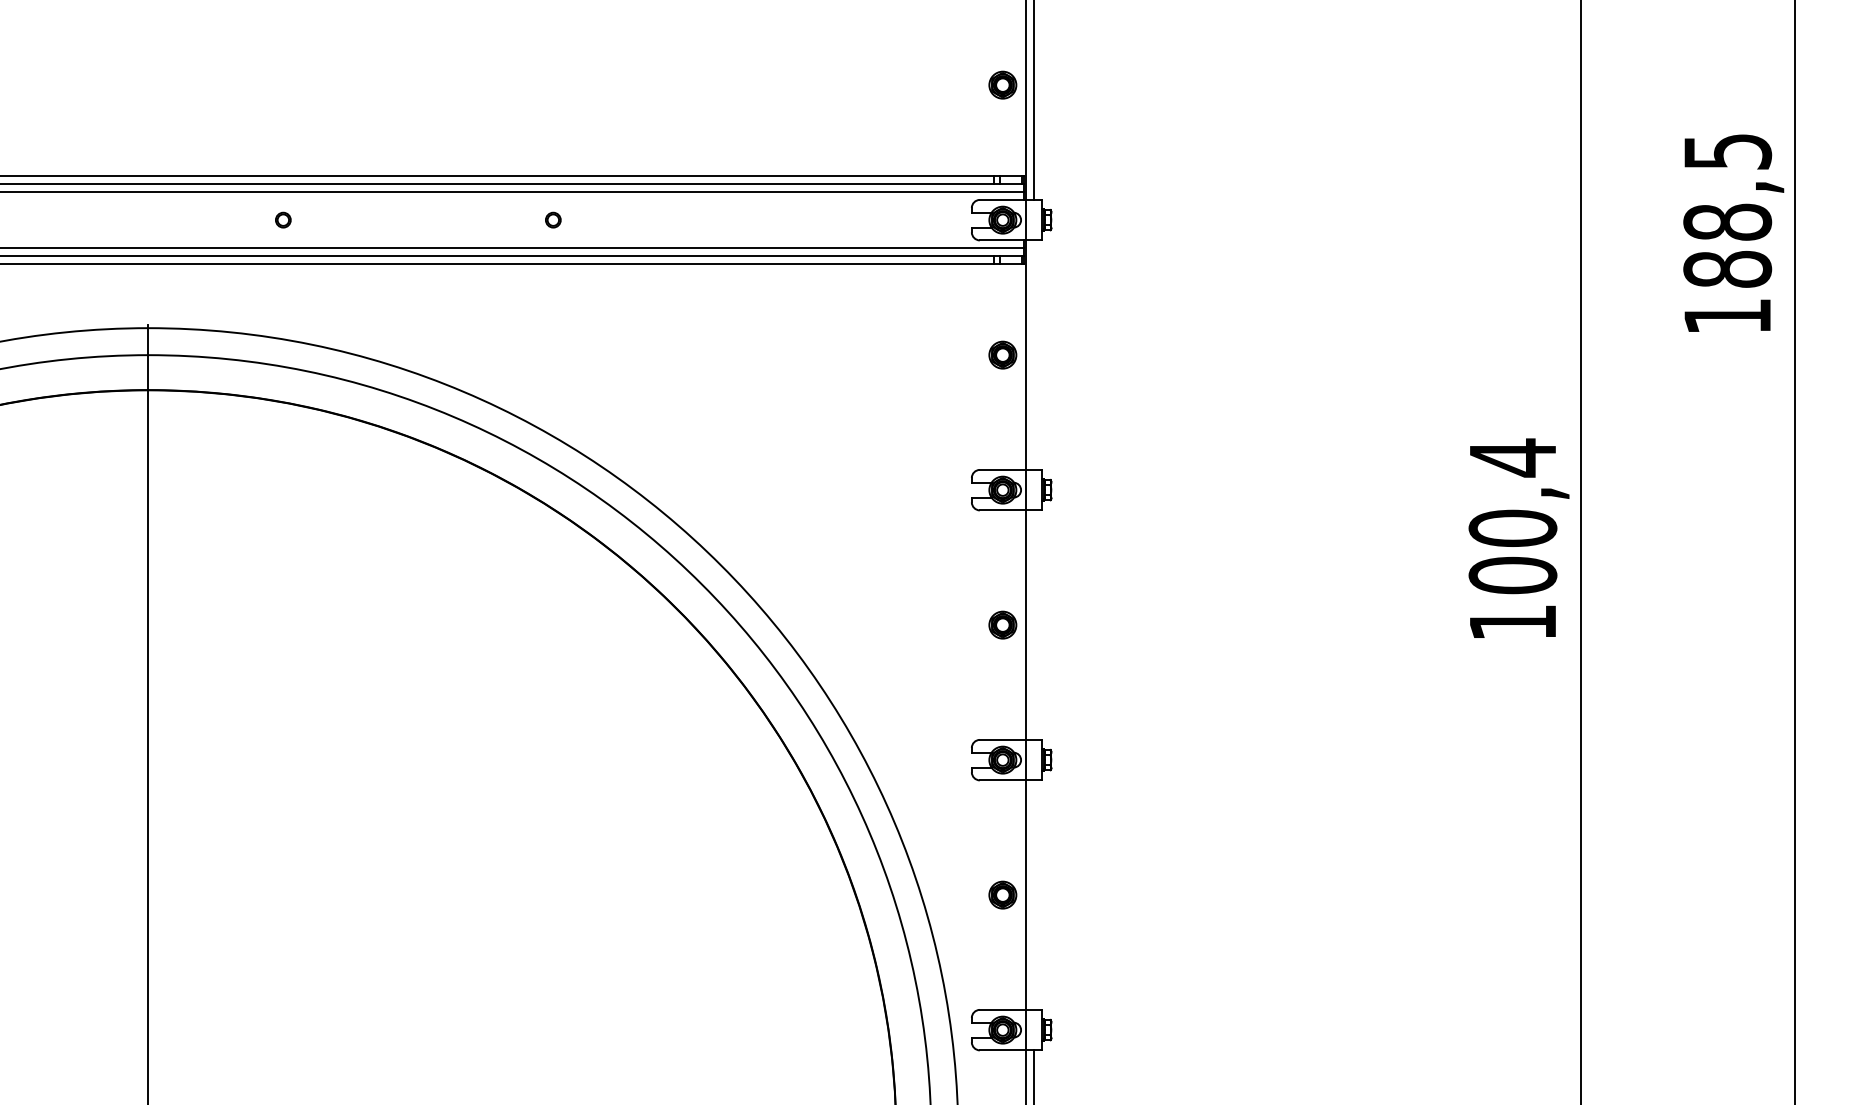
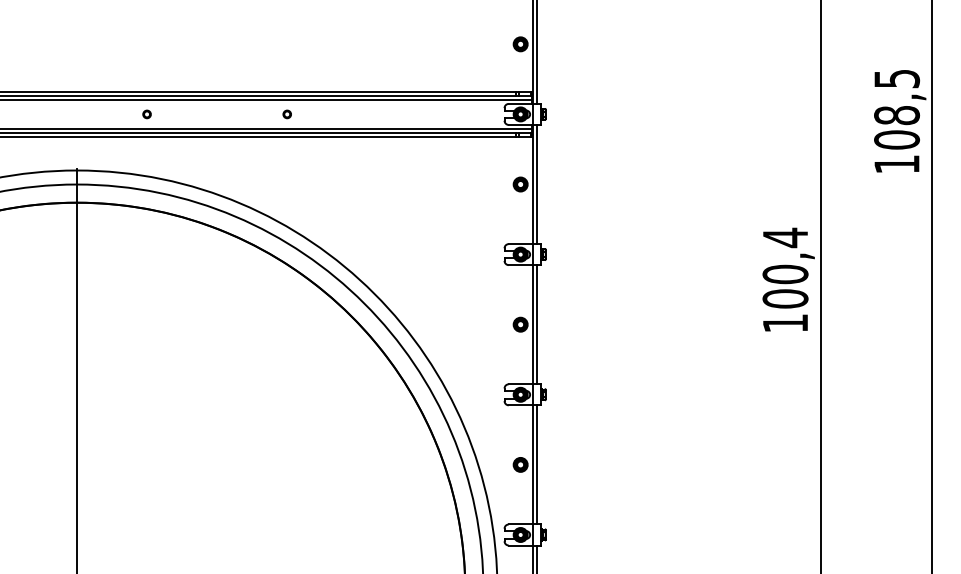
text: (1726, 268) -> (896, 139), 188,5 -> 108,5
line: (1033, 355) -> (536, 184), added
line: (1033, 624) -> (536, 324), added
line: (1033, 894) -> (536, 464), added

